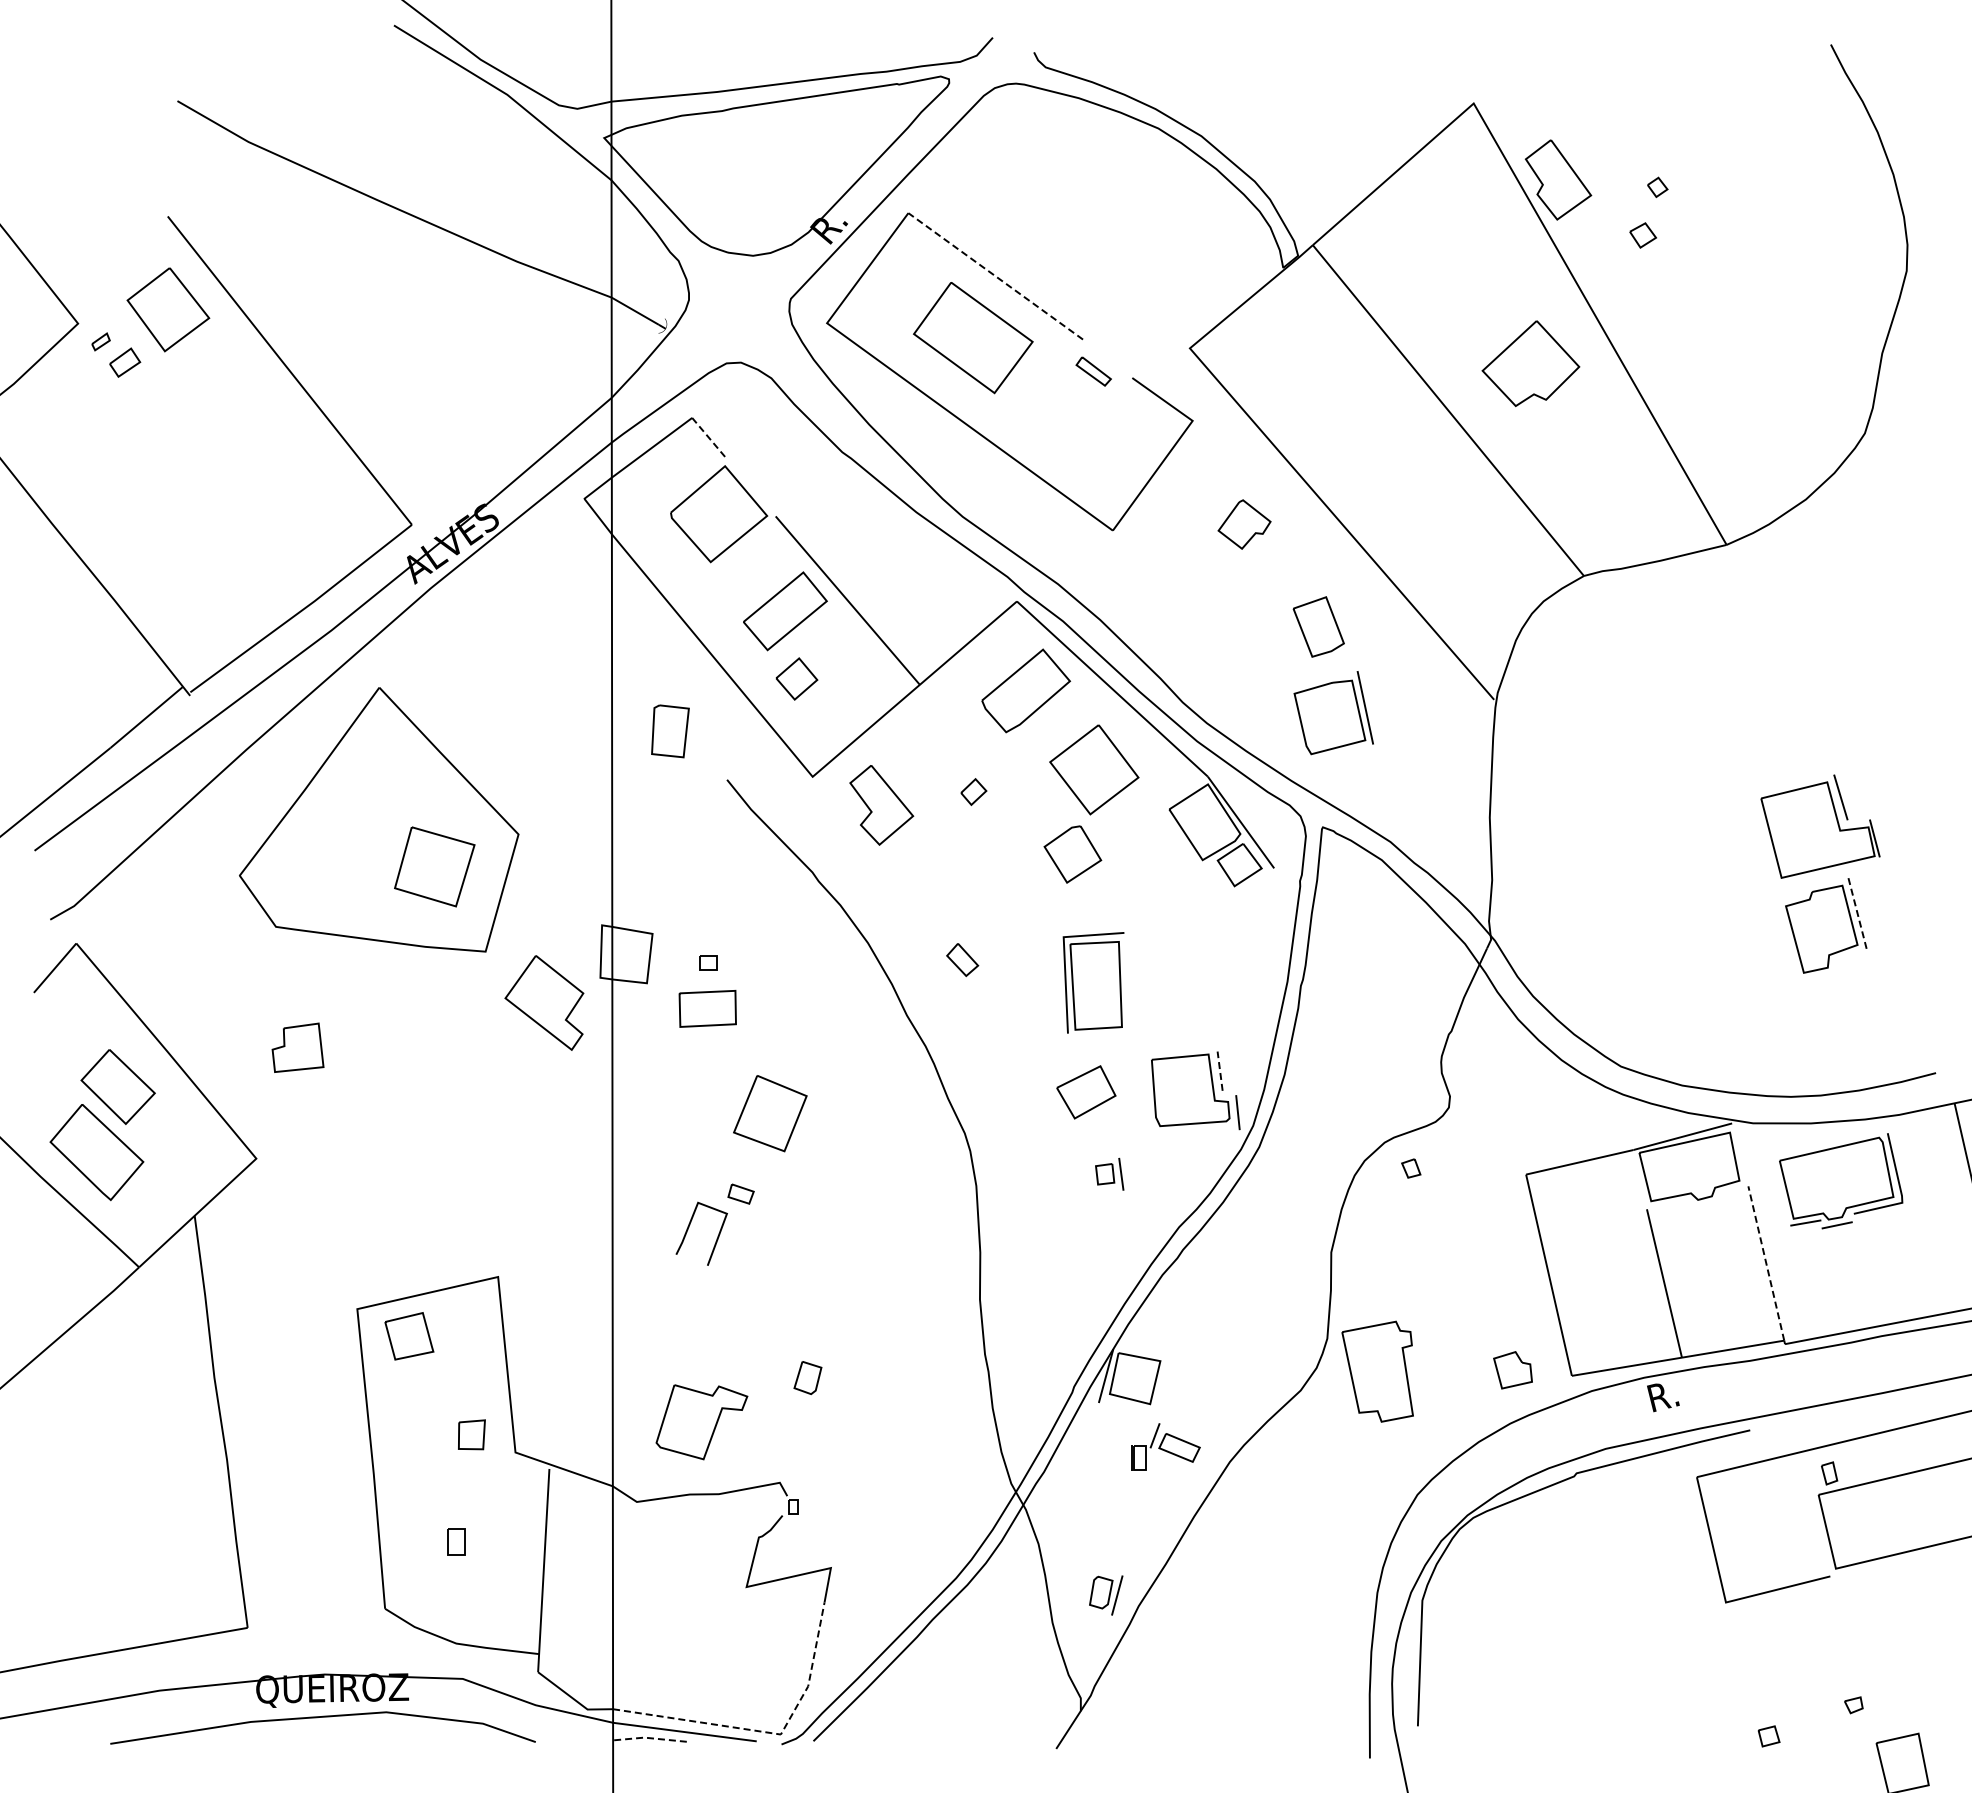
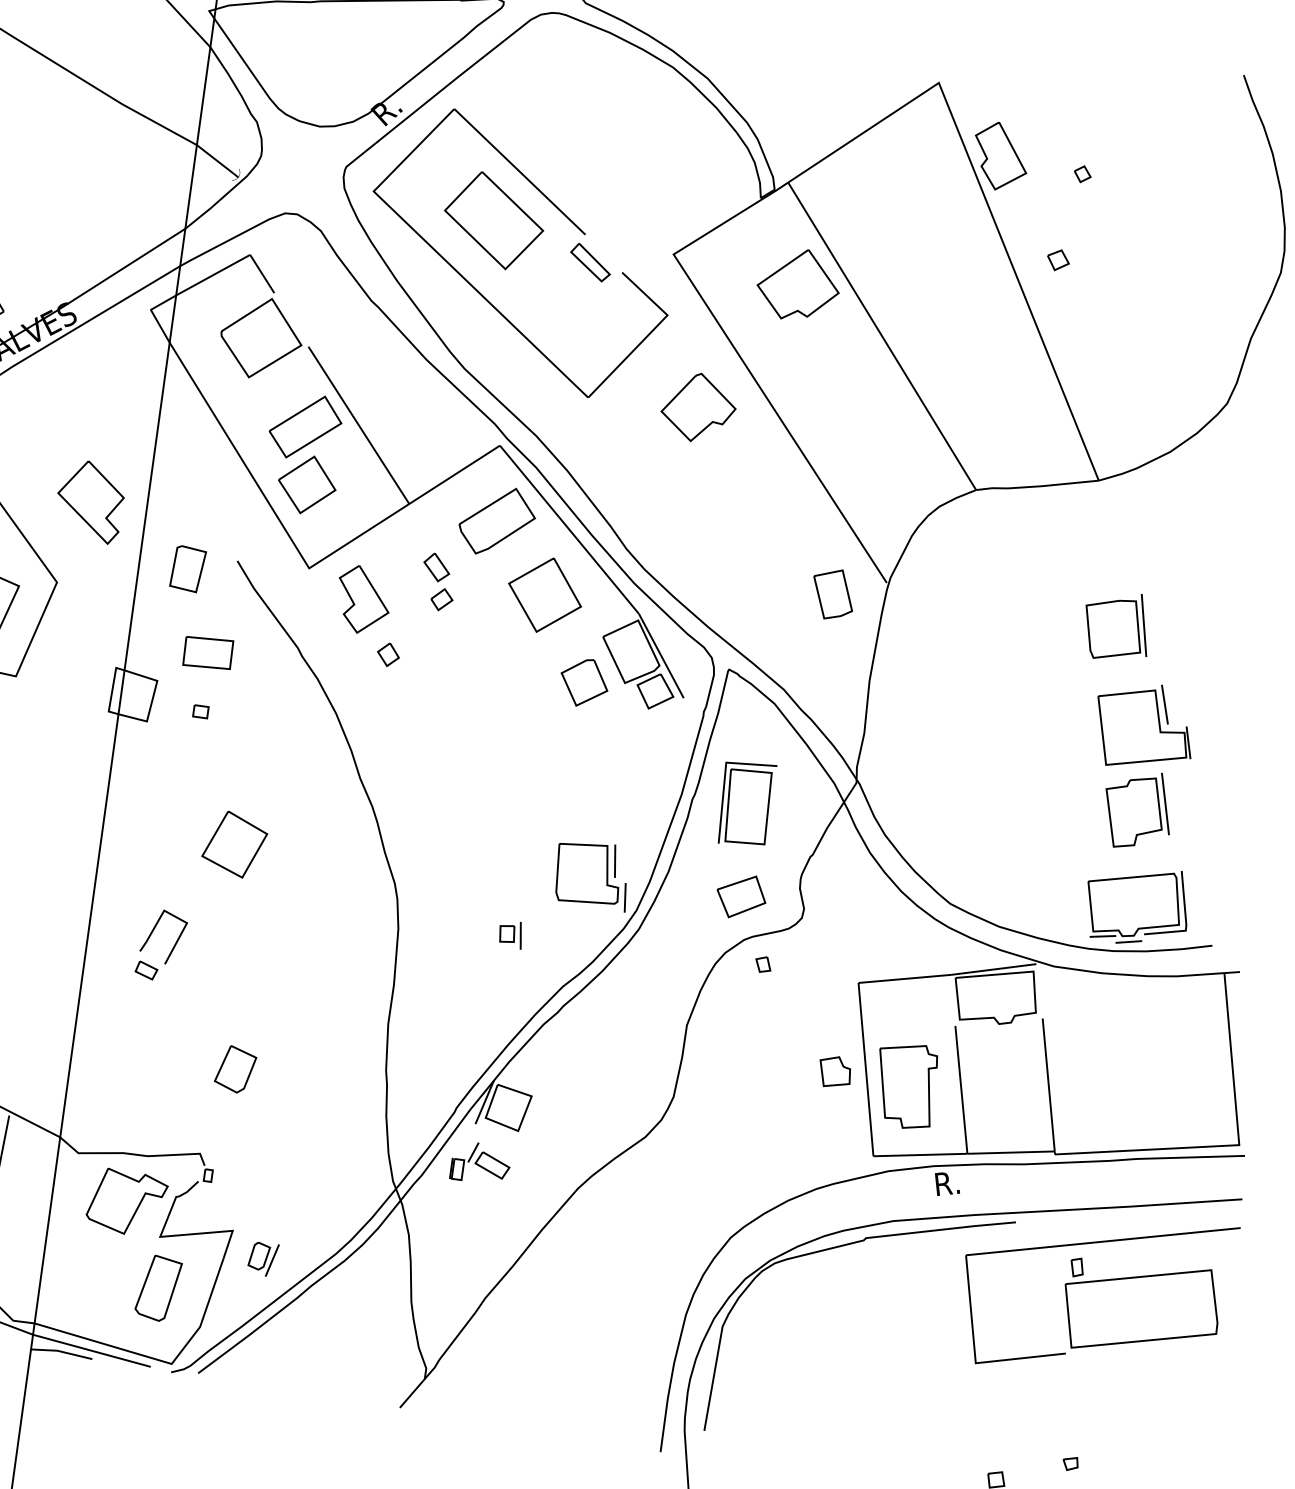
part: (1642, 235) -> (1057, 260), moved
line: (995, 276) -> (519, 171), dashed -> solid
part: (1530, 363) -> (798, 284), moved
part: (1093, 371) -> (590, 262), size x1.43
line: (709, 438) -> (262, 274), dashed -> solid
part: (1244, 524) -> (698, 407), size x1.67
part: (1318, 626) -> (832, 593), moved
part: (796, 678) -> (307, 484), size x1.67
part: (1333, 713) -> (1116, 626), moved
part: (670, 731) -> (188, 569), moved
part: (1072, 854) -> (584, 682), moved
part: (919, 865) -> (388, 654), added
line: (1857, 914) -> (1165, 804), dashed -> solid
part: (962, 960) -> (436, 567), moved
part: (1093, 982) -> (745, 803), moved
part: (544, 1002) -> (90, 501), moved
part: (707, 1008) -> (208, 652), moved
line: (1220, 1071) -> (615, 861), dashed -> solid
part: (1086, 1092) -> (741, 896), moved
part: (1841, 1181) -> (1137, 905), moved
part: (740, 1193) -> (146, 969), moved
line: (1766, 1263) -> (1048, 1085), dashed -> solid
part: (1512, 1370) -> (834, 1072), moved
part: (1377, 1371) -> (905, 1085), moved
part: (807, 1377) -> (235, 1069), size x1.67
part: (701, 1422) -> (126, 1202), moved
part: (1165, 1446) -> (480, 1162), moved
part: (1106, 1595) -> (263, 1259), moved
part: (752, 1647) -> (158, 1288), added
line: (768, 1732) -> (161, 1360), dashed -> solid
line: (649, 1738) -> (61, 1352), dashed -> solid

